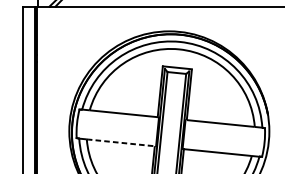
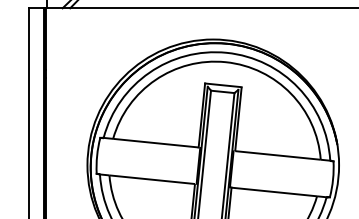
line: (120, 142) -> (151, 179), dashed -> solid

